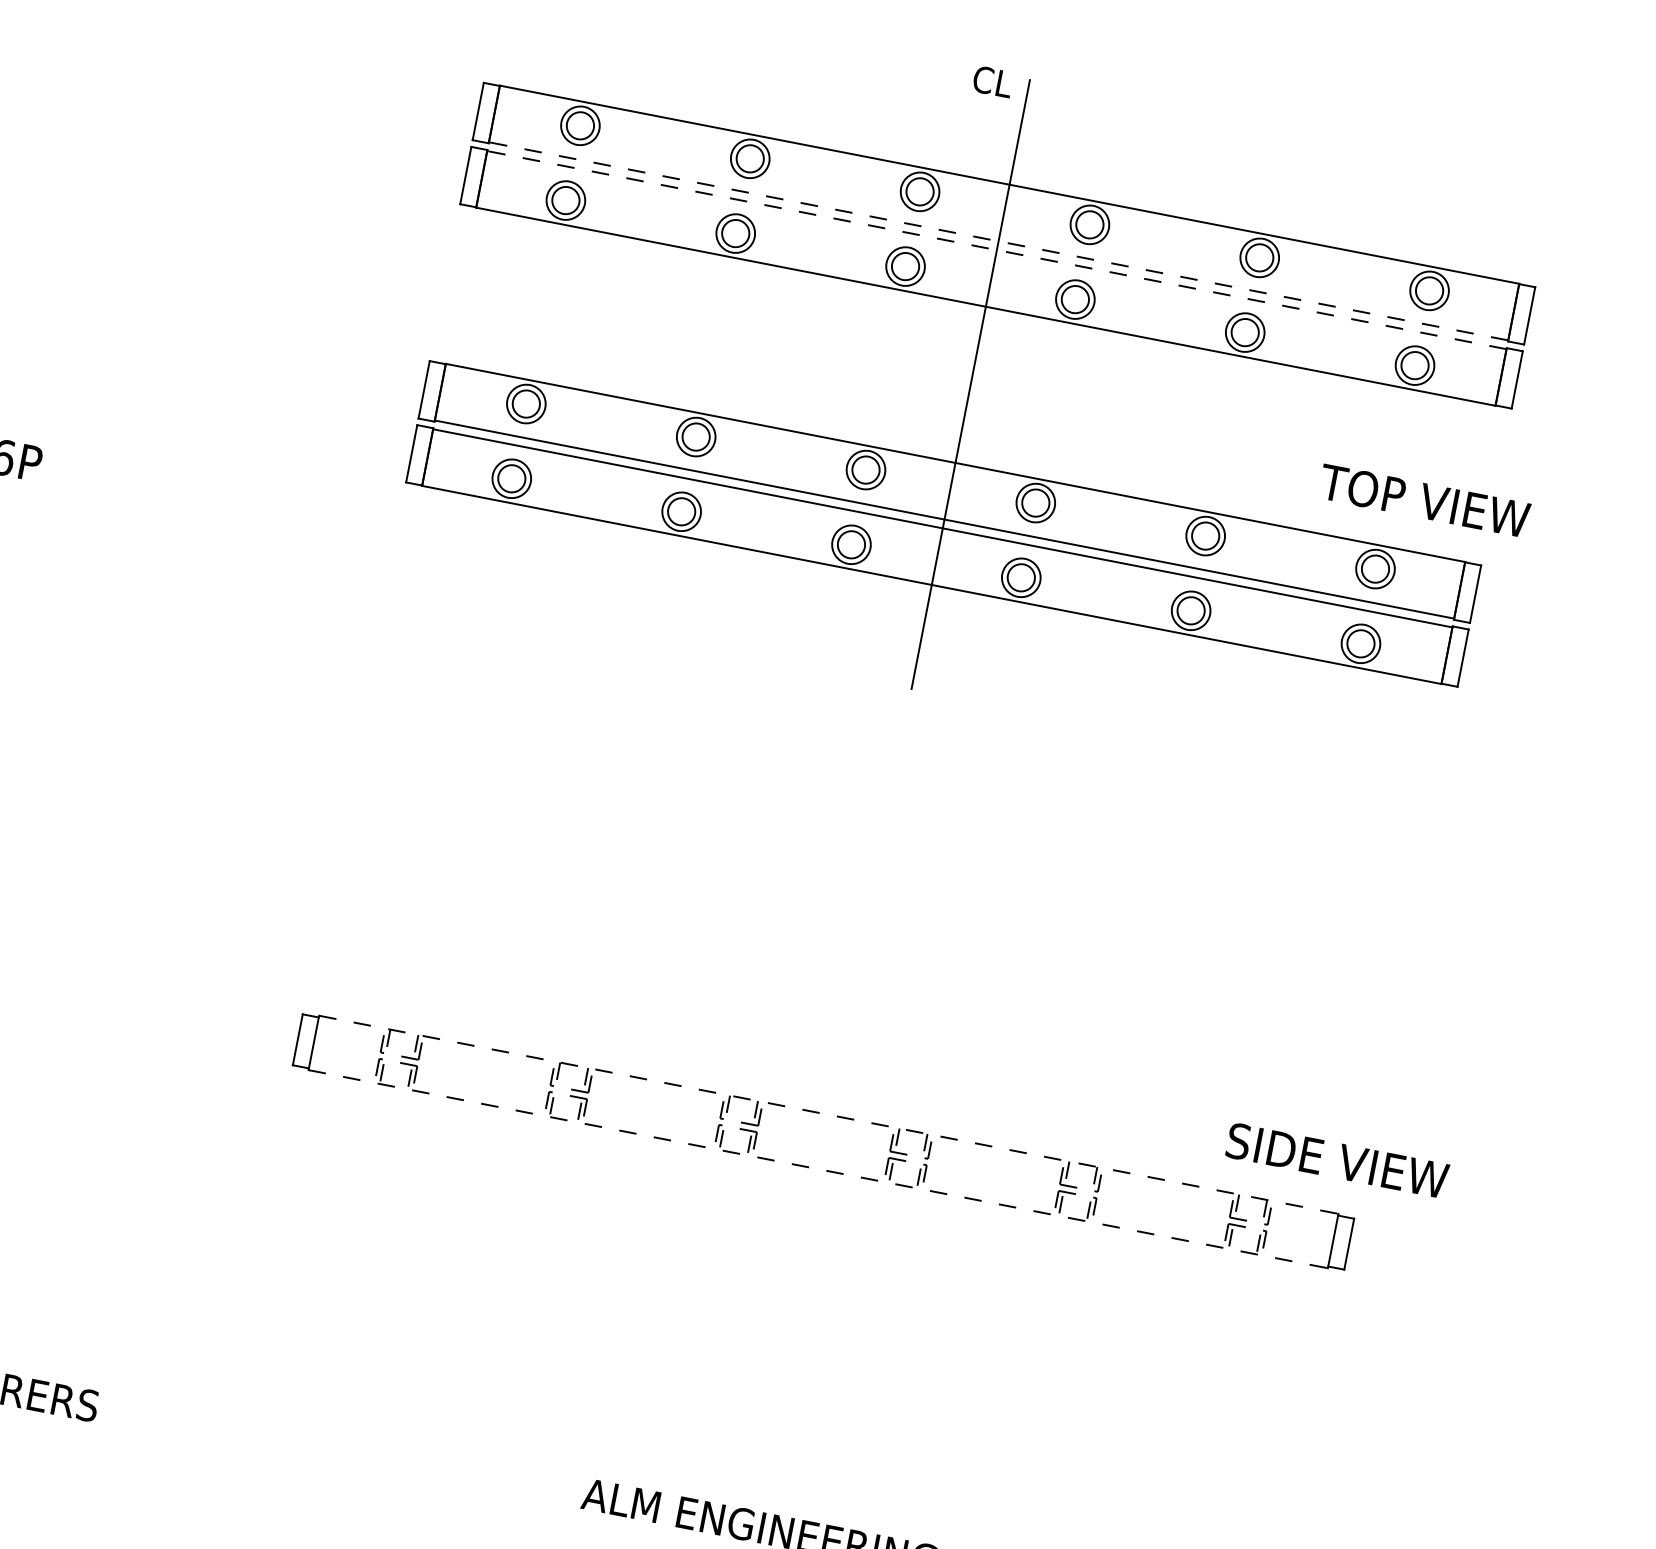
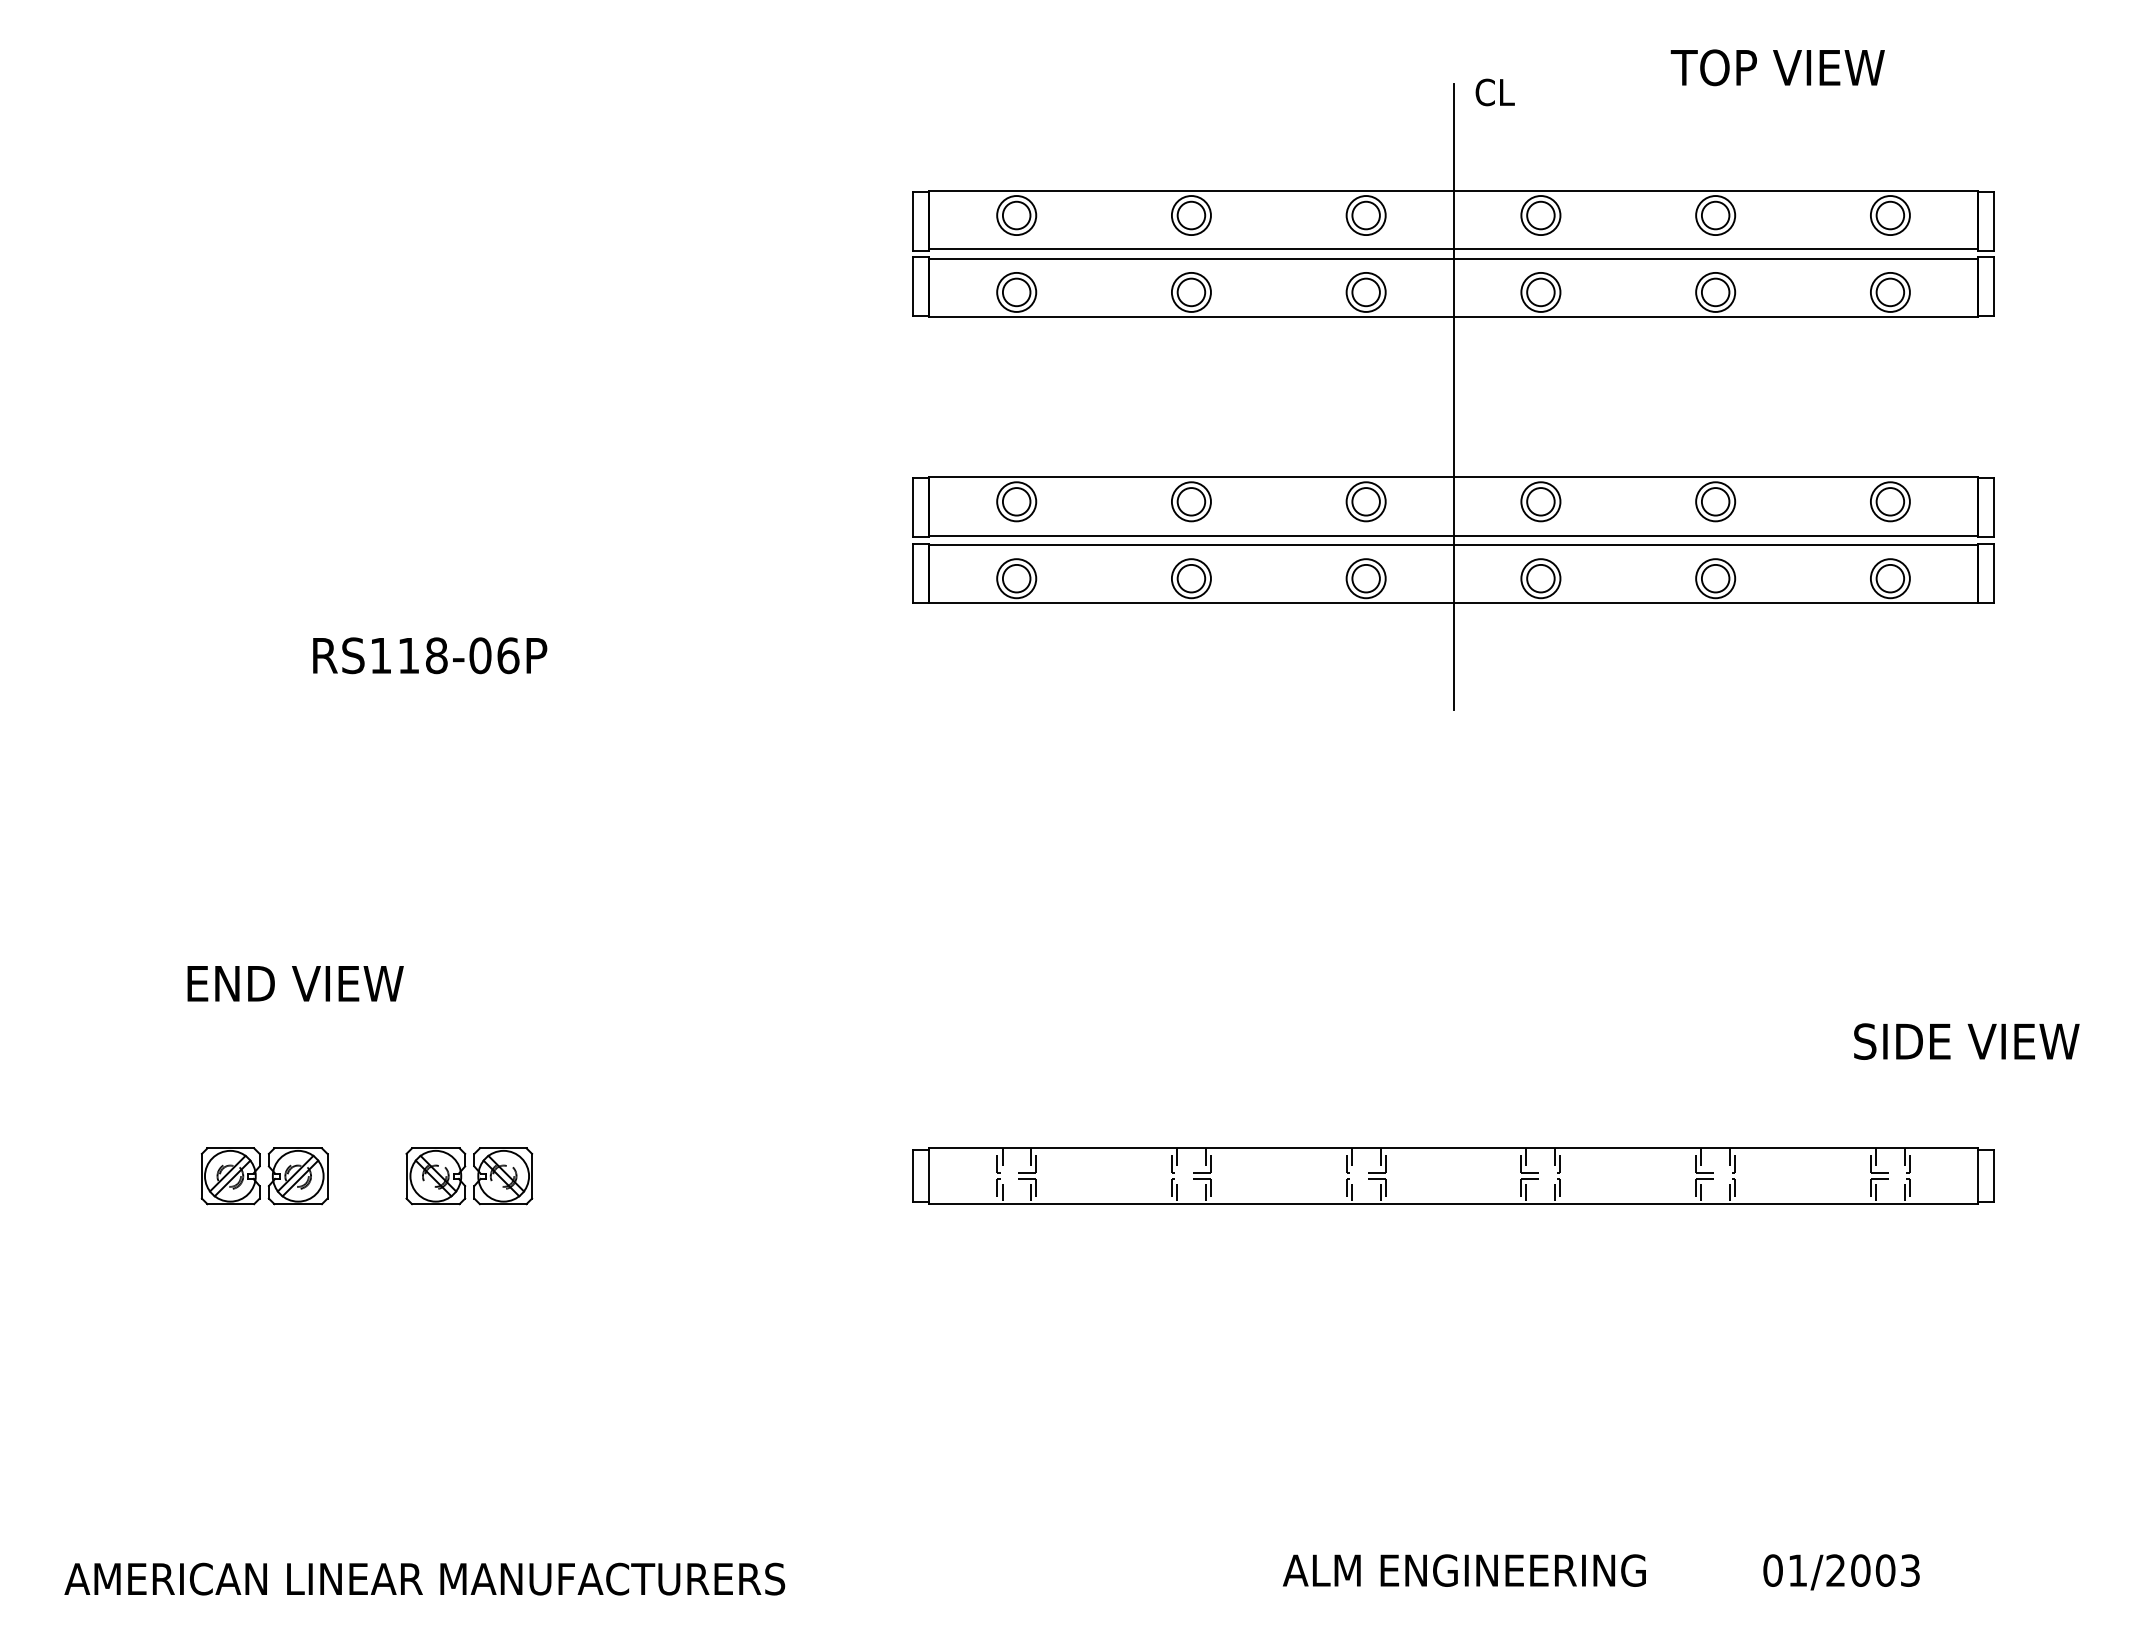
text: (992, 81) -> (1494, 92), moved
line: (998, 241) -> (1453, 249), dashed -> solid
line: (996, 250) -> (1453, 258), dashed -> solid
text: (1424, 500) -> (1777, 67), moved
line: (829, 1115) -> (1454, 1148), dashed -> solid
text: (1337, 1160) -> (1966, 1041), moved
line: (819, 1169) -> (1454, 1204), dashed -> solid

